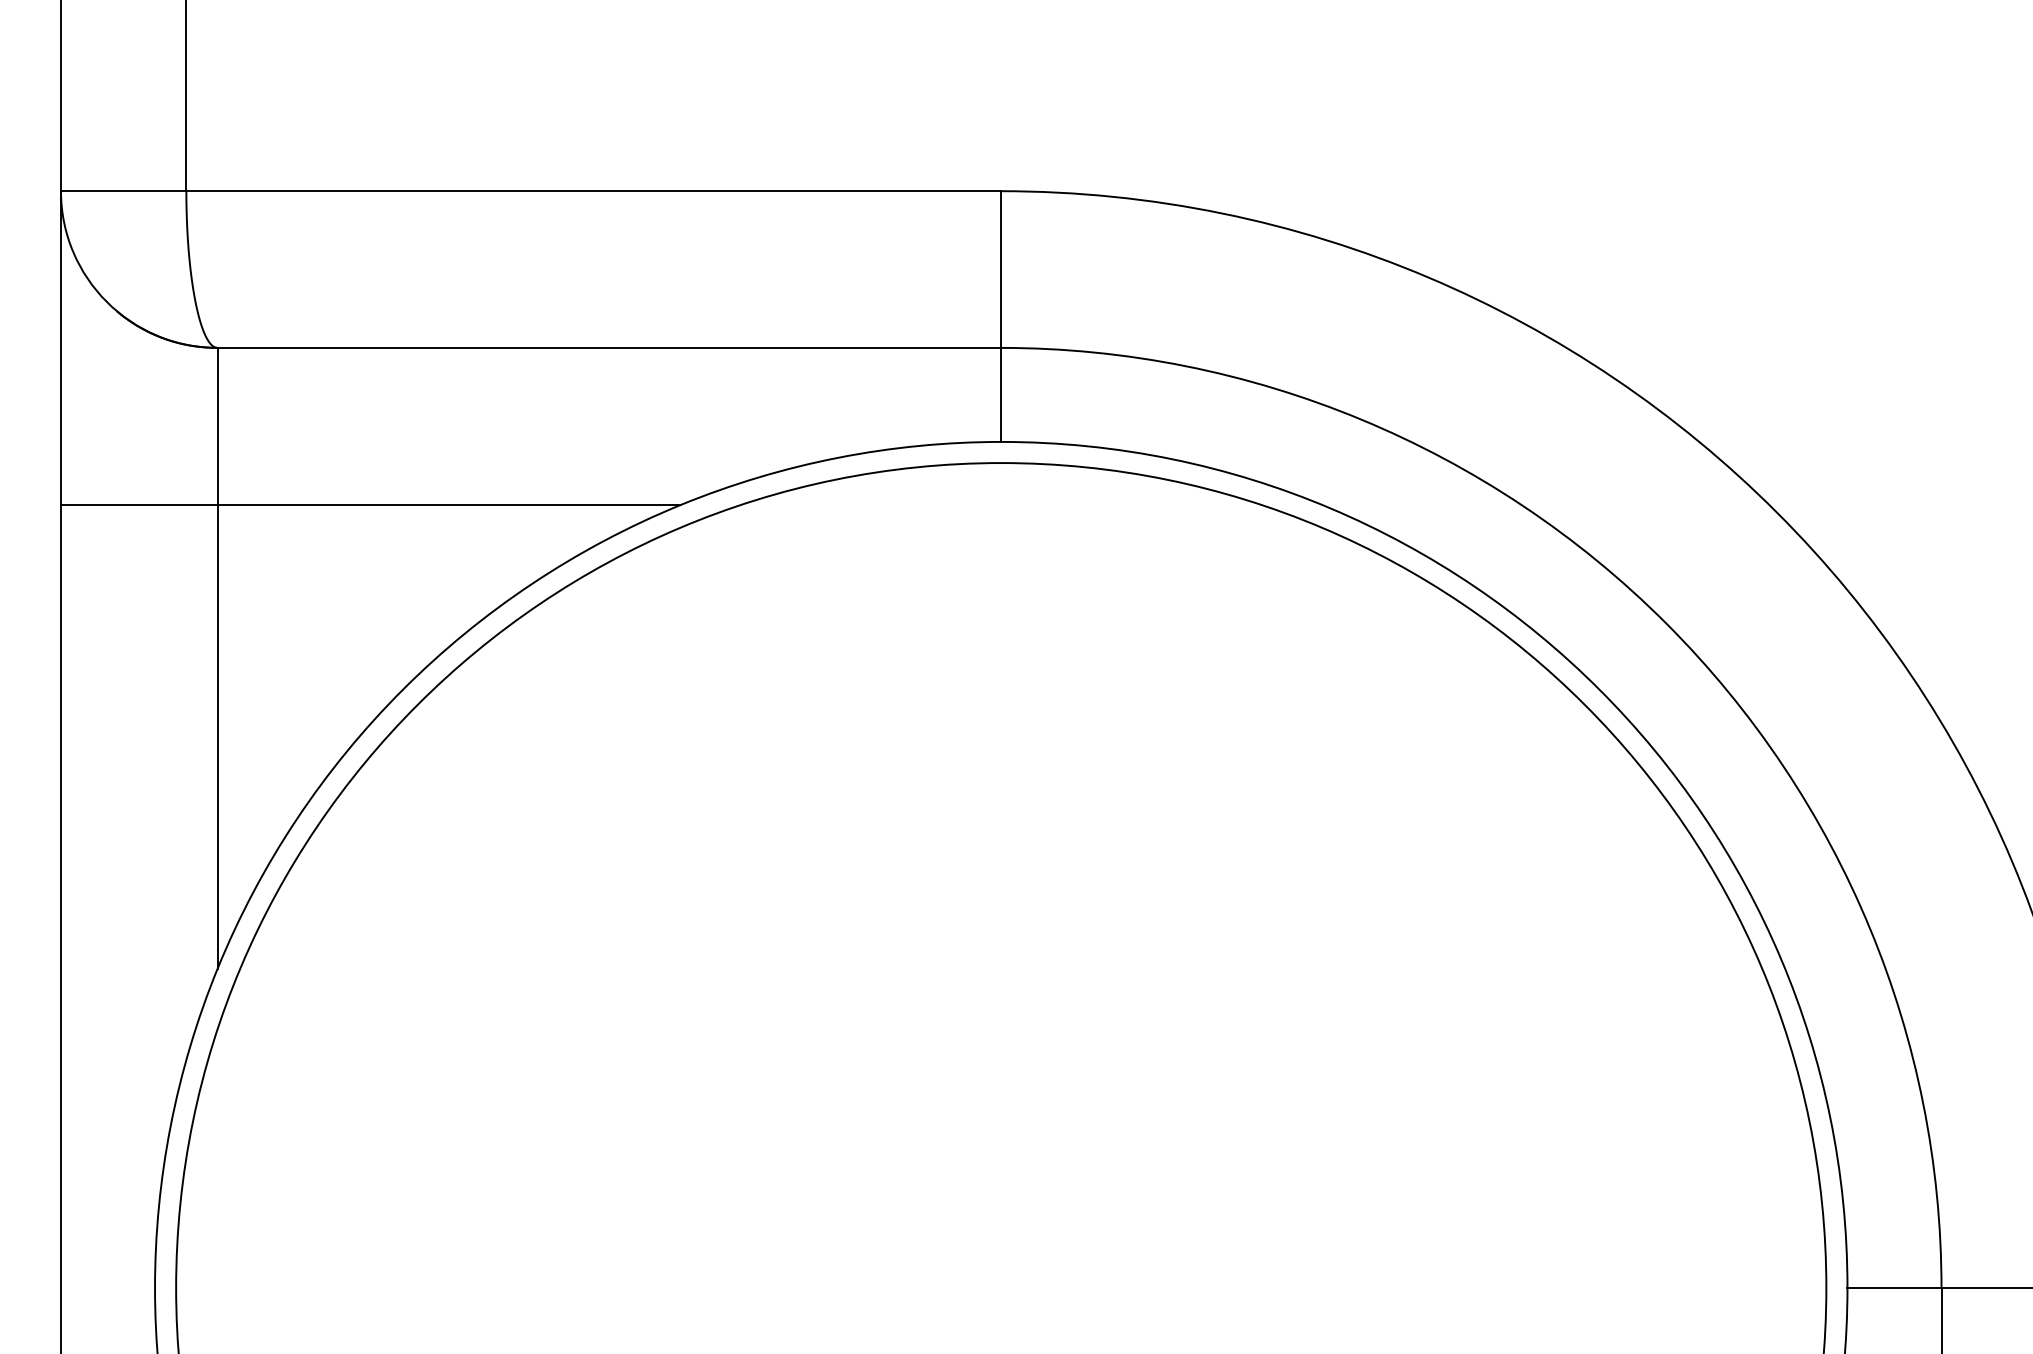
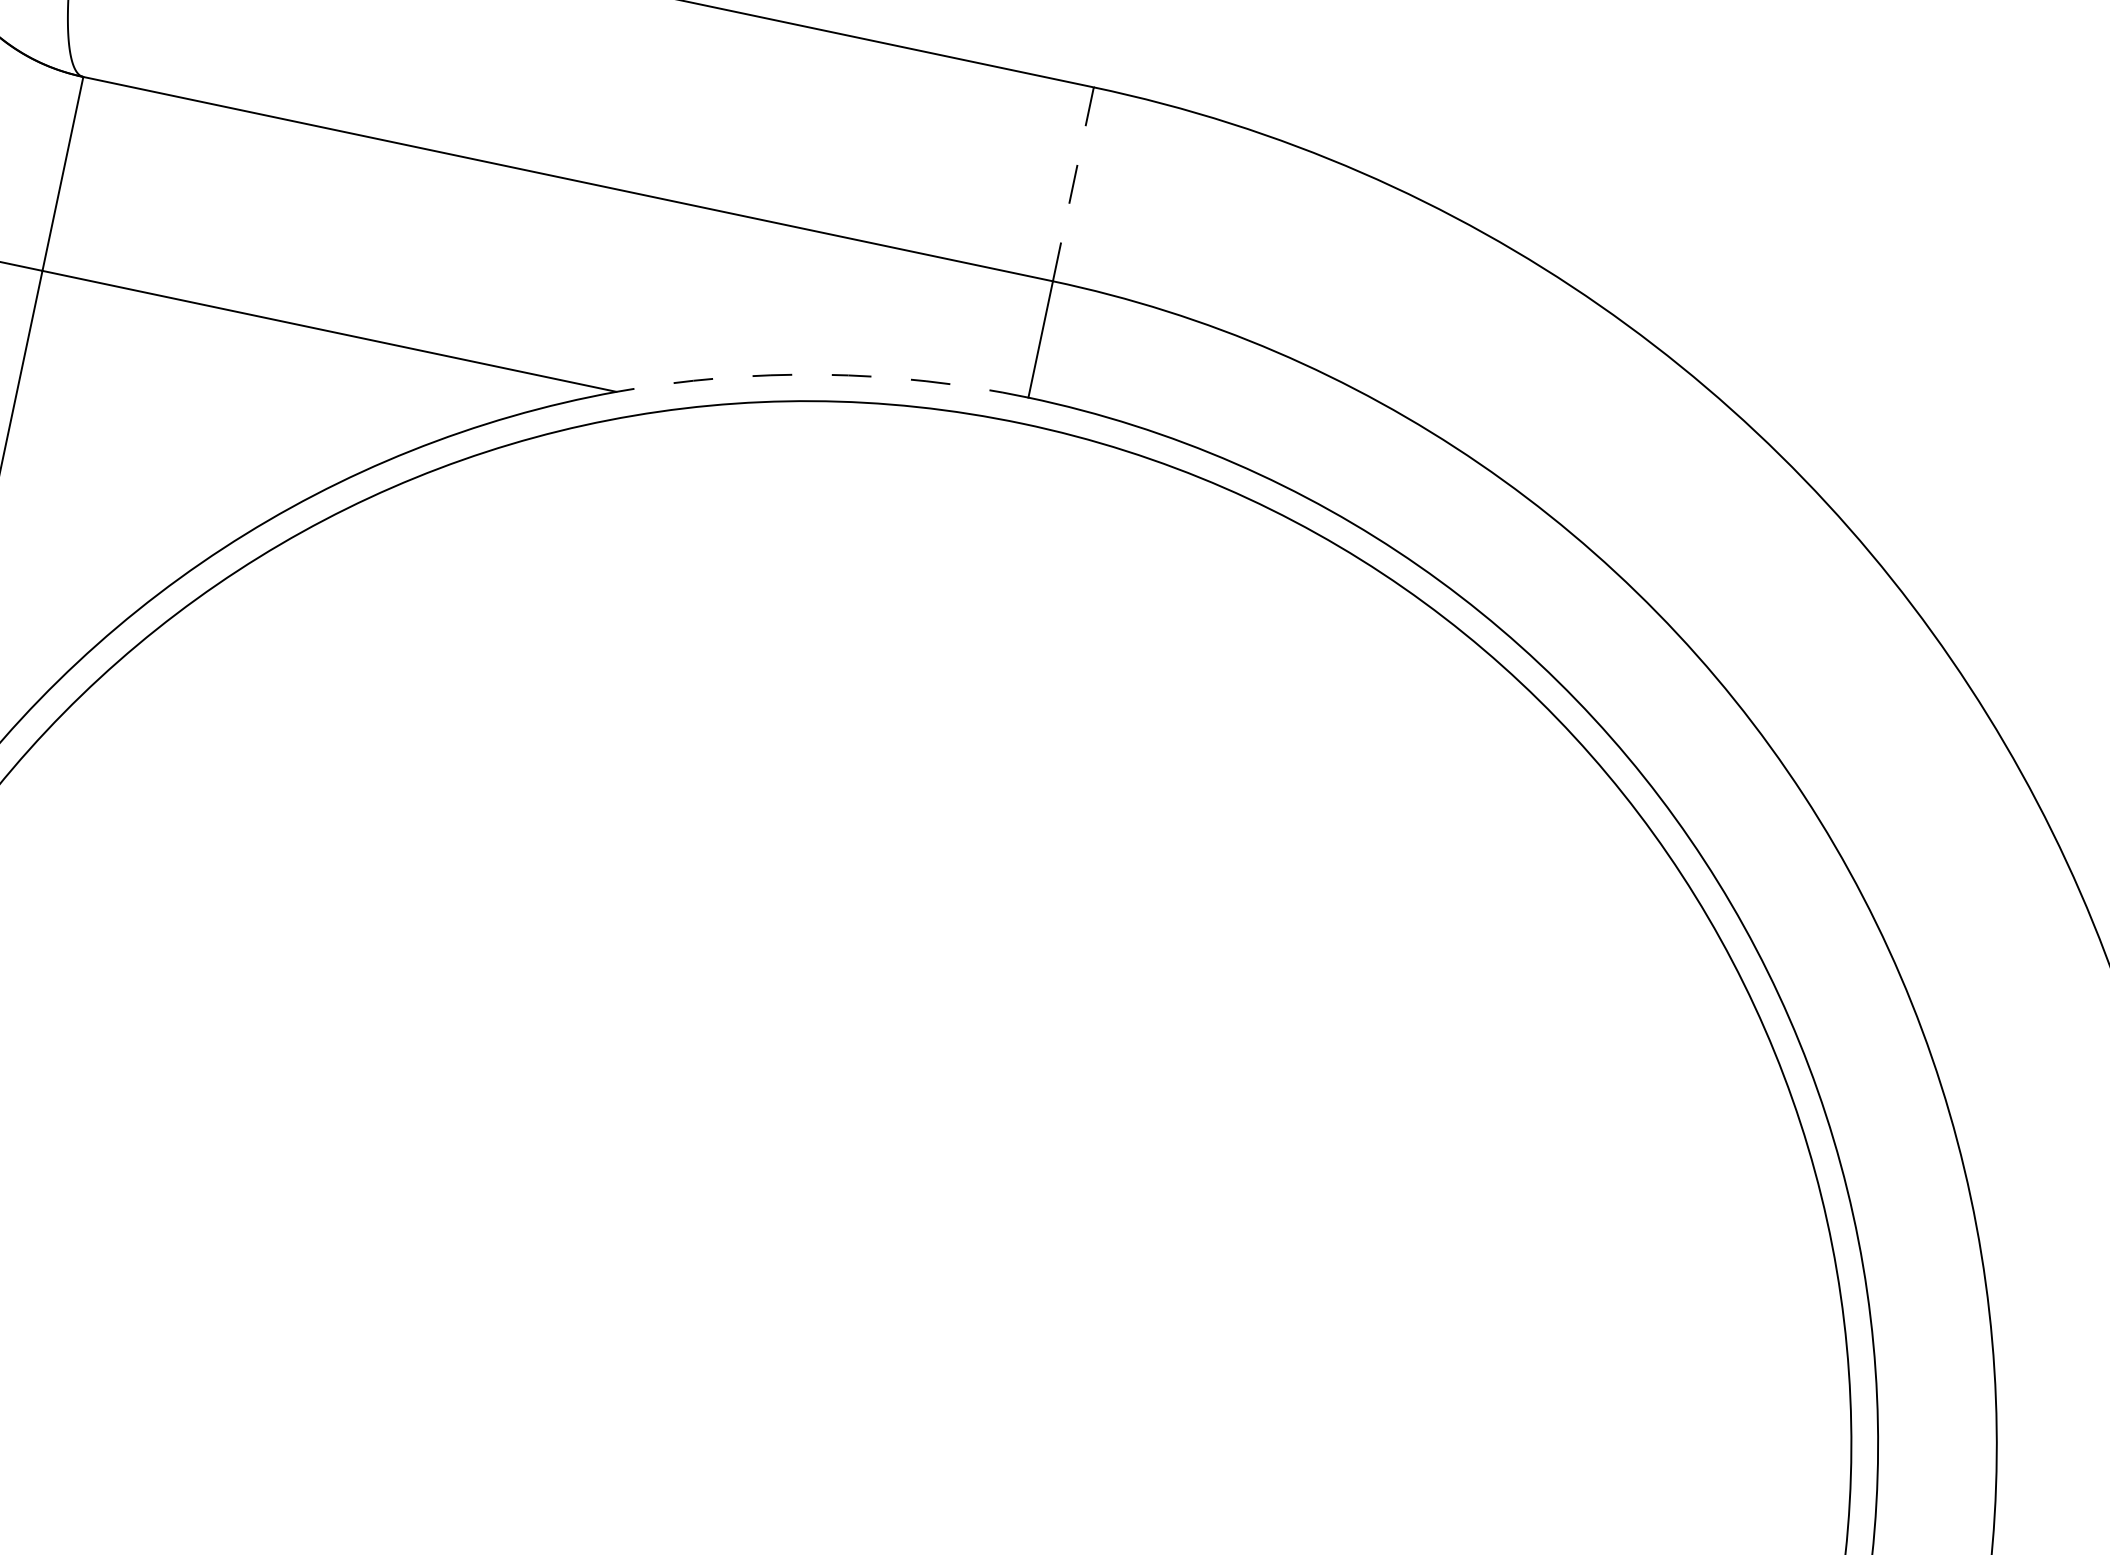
line: (1001, 269) -> (1073, 184), solid -> dashed
arc: (838, 457) -> (822, 374), solid -> dashed

